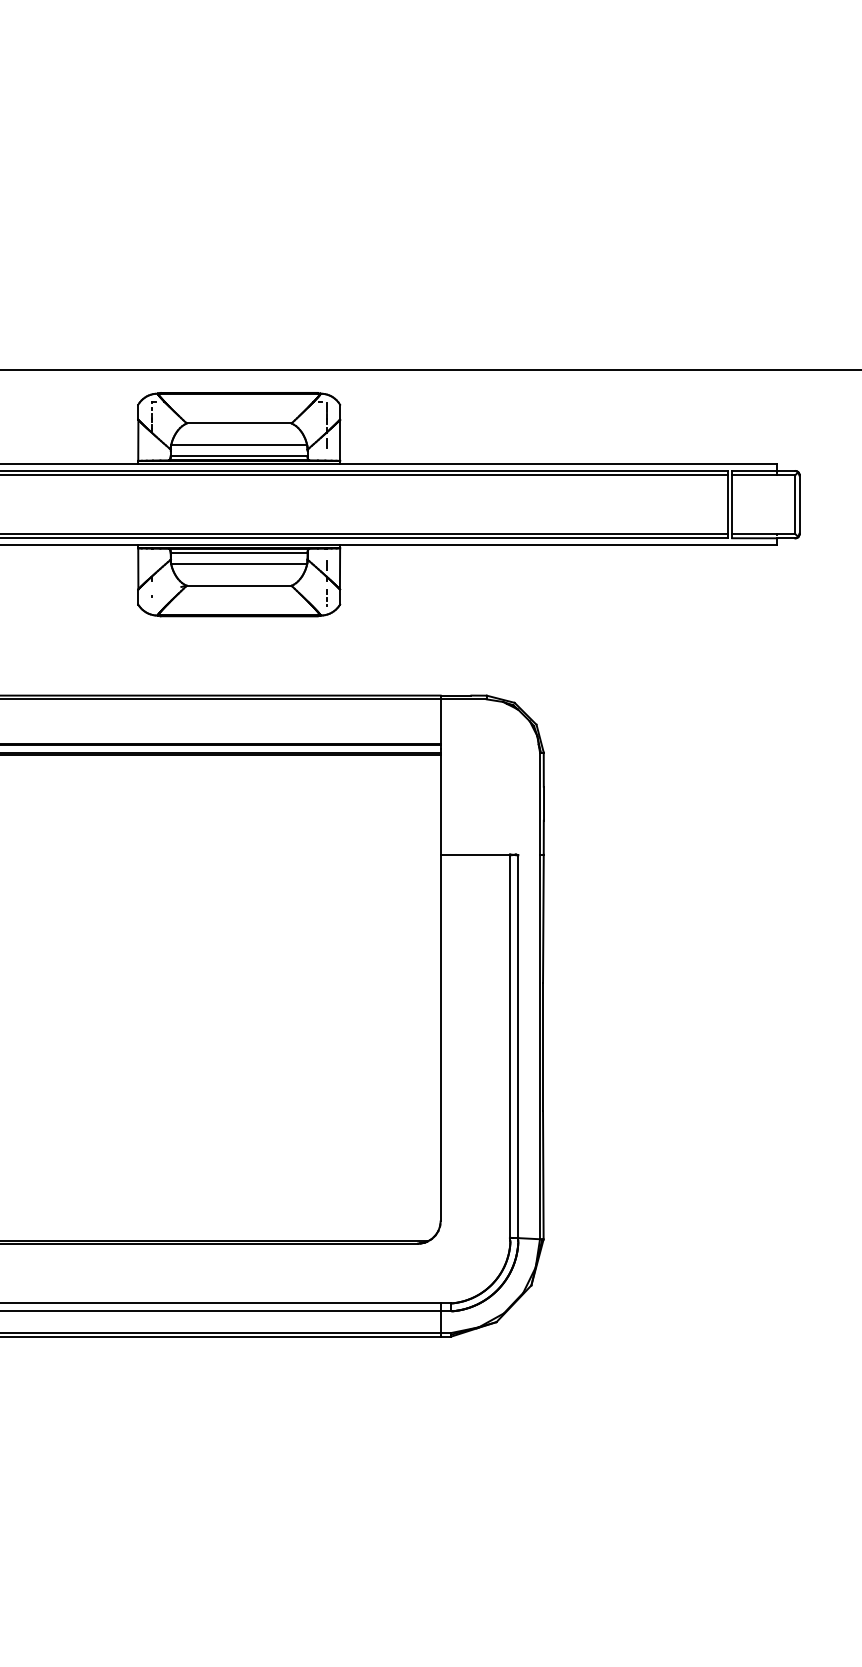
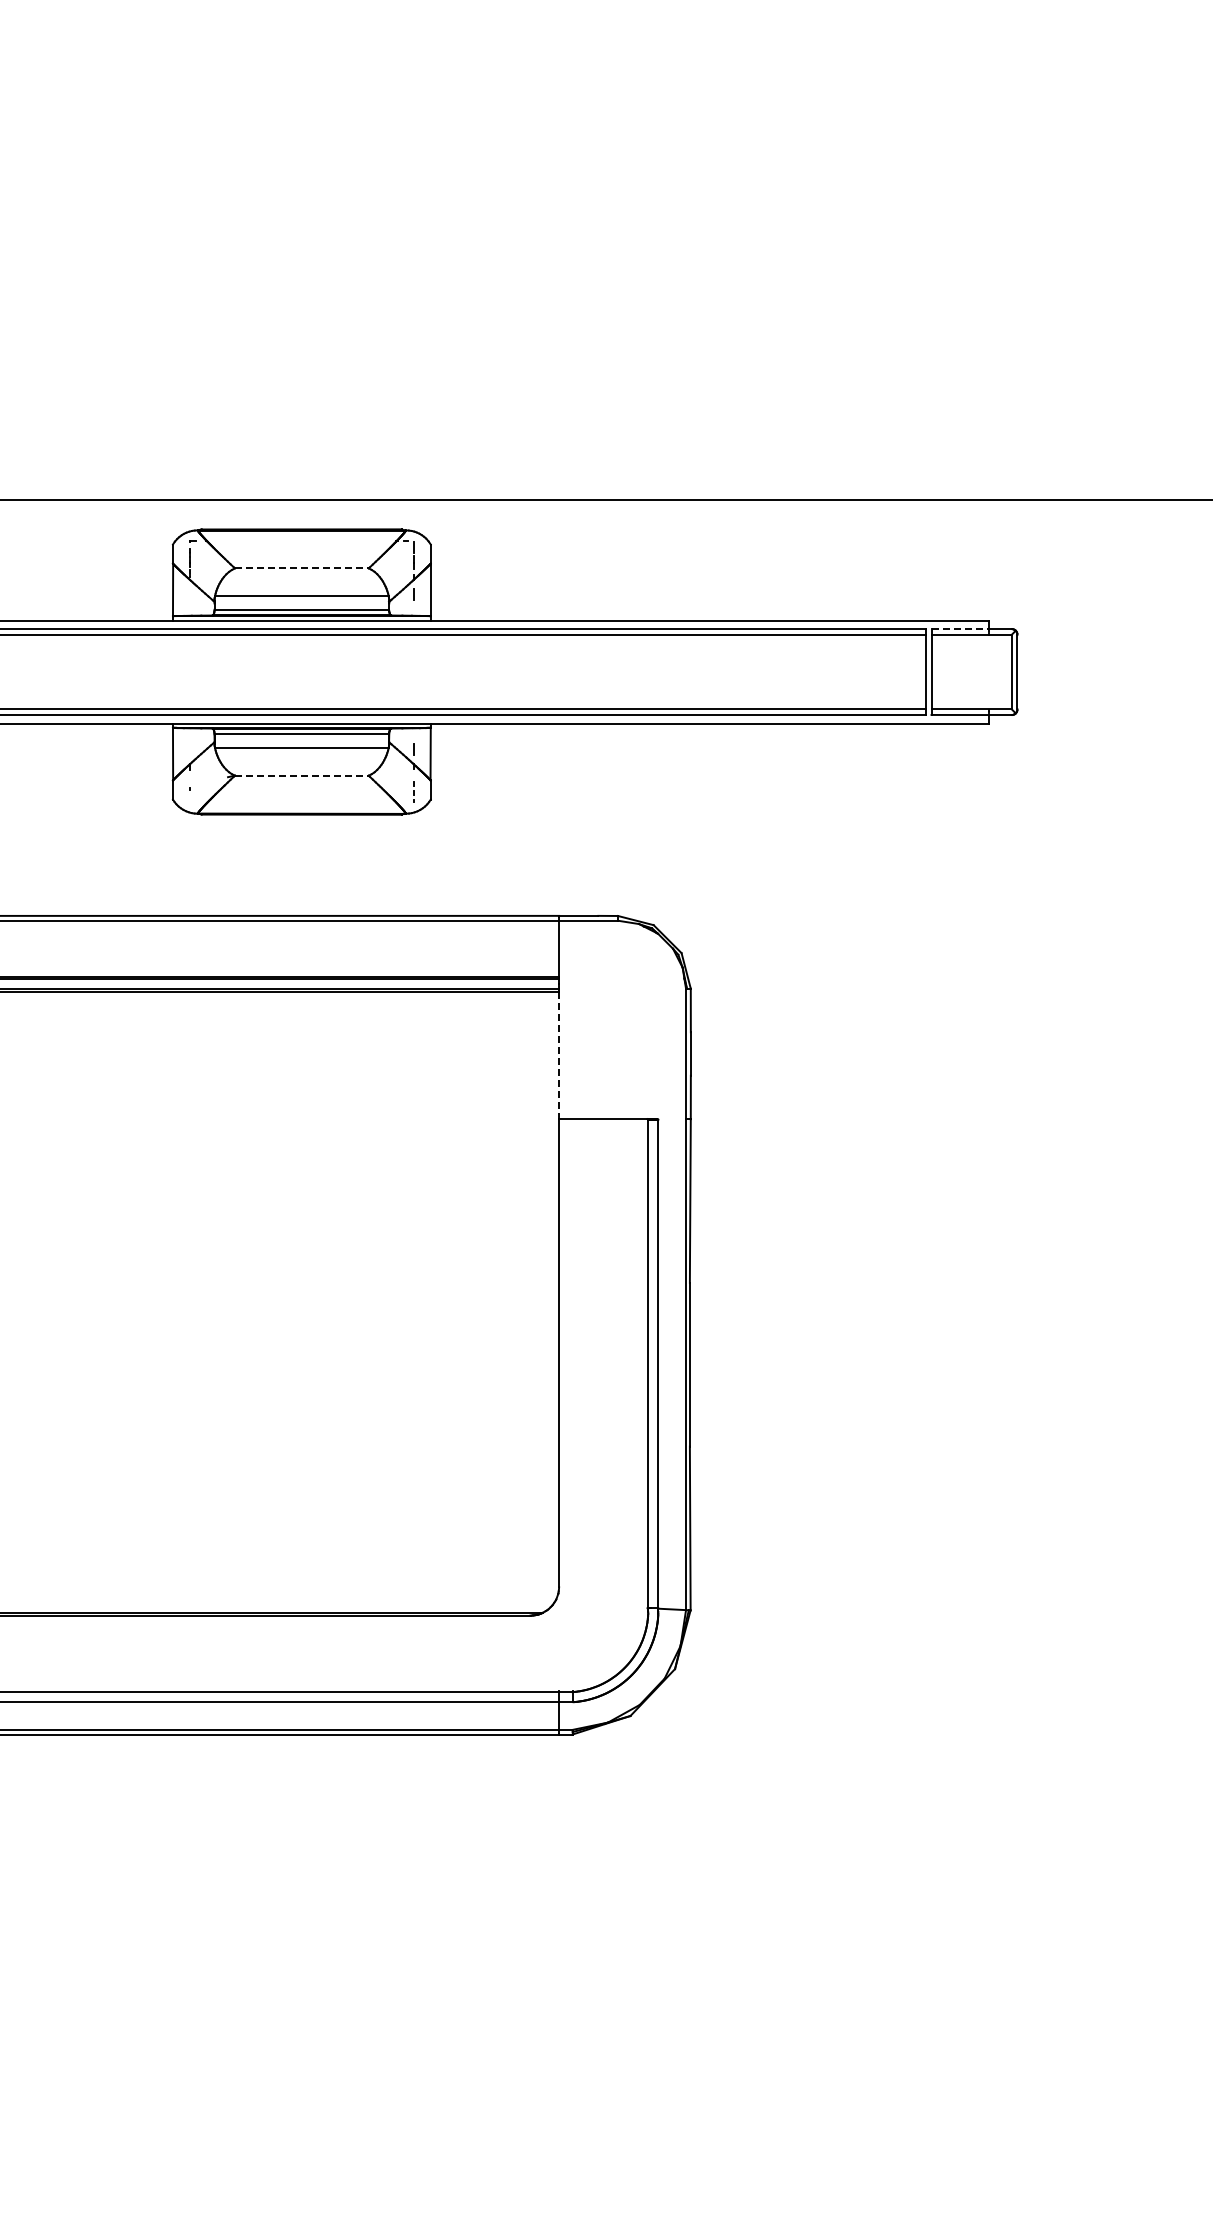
line: (238, 423) -> (301, 568), solid -> dashed
line: (754, 471) -> (960, 629), solid -> dashed
line: (238, 585) -> (301, 775), solid -> dashed
line: (440, 804) -> (559, 1055), solid -> dashed

